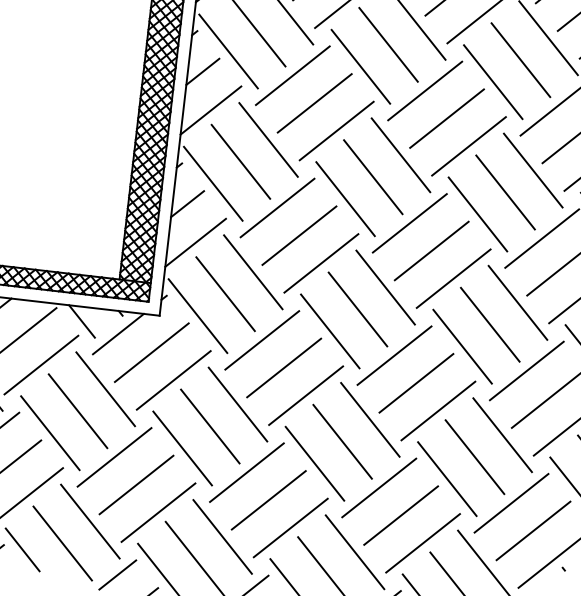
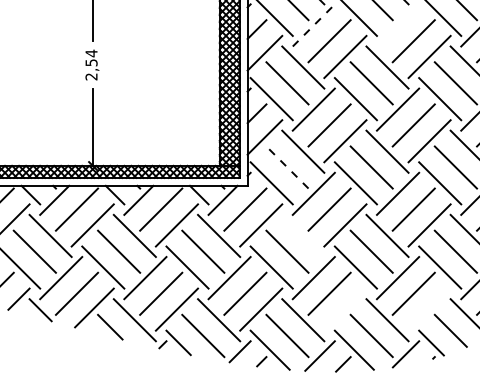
line: (292, 75) -> (313, 25), solid -> dashed
line: (424, 91) -> (397, 25), removed
line: (225, 294) -> (287, 167), solid -> dashed
line: (238, 403) -> (303, 235), removed
line: (290, 527) -> (345, 309), removed
line: (422, 543) -> (429, 309), removed

